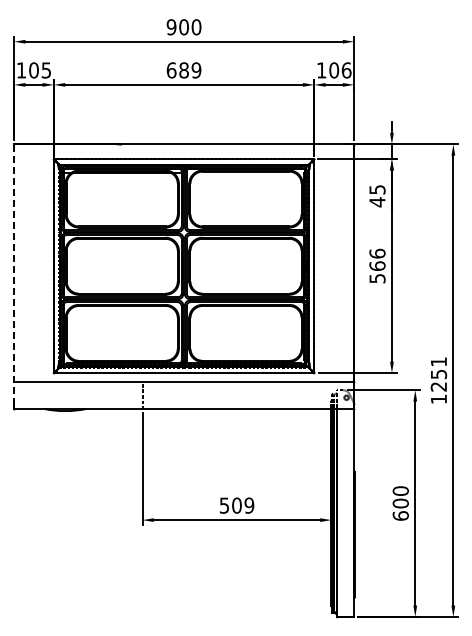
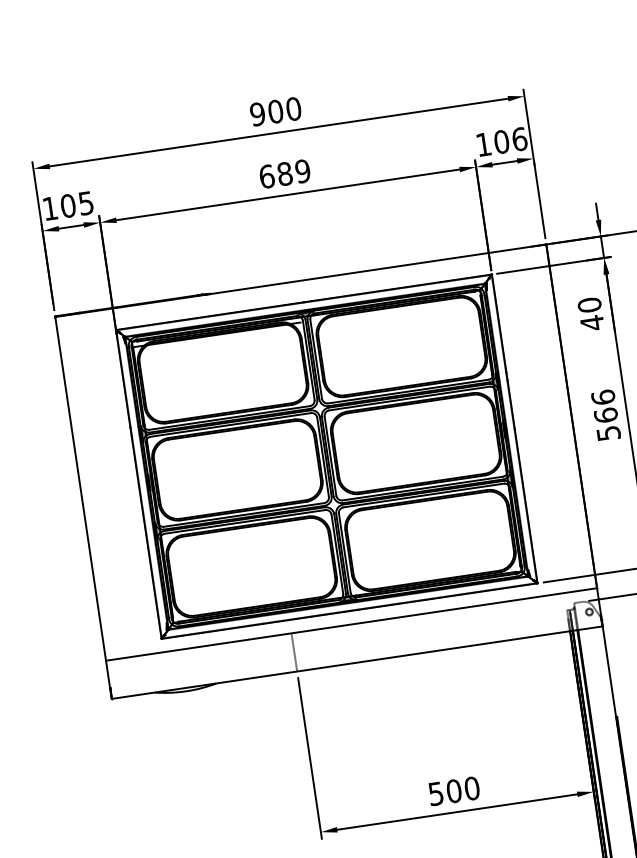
text: (377, 189) -> (589, 304), 45 -> 40
line: (14, 273) -> (83, 503), dashed -> solid
text: (249, 505) -> (472, 788), 509 -> 500

